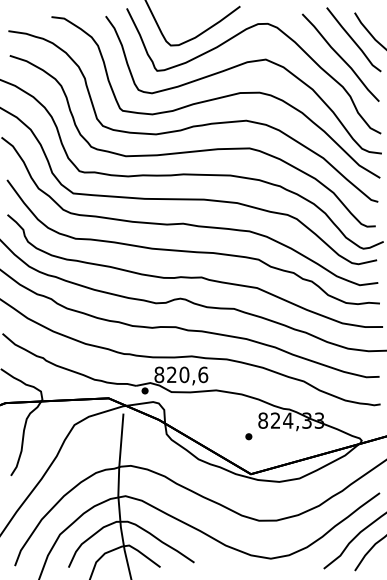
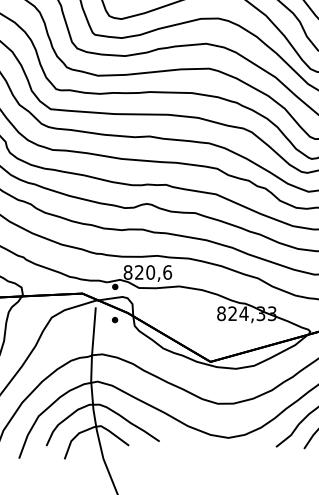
part: (248, 436) -> (114, 319), moved

